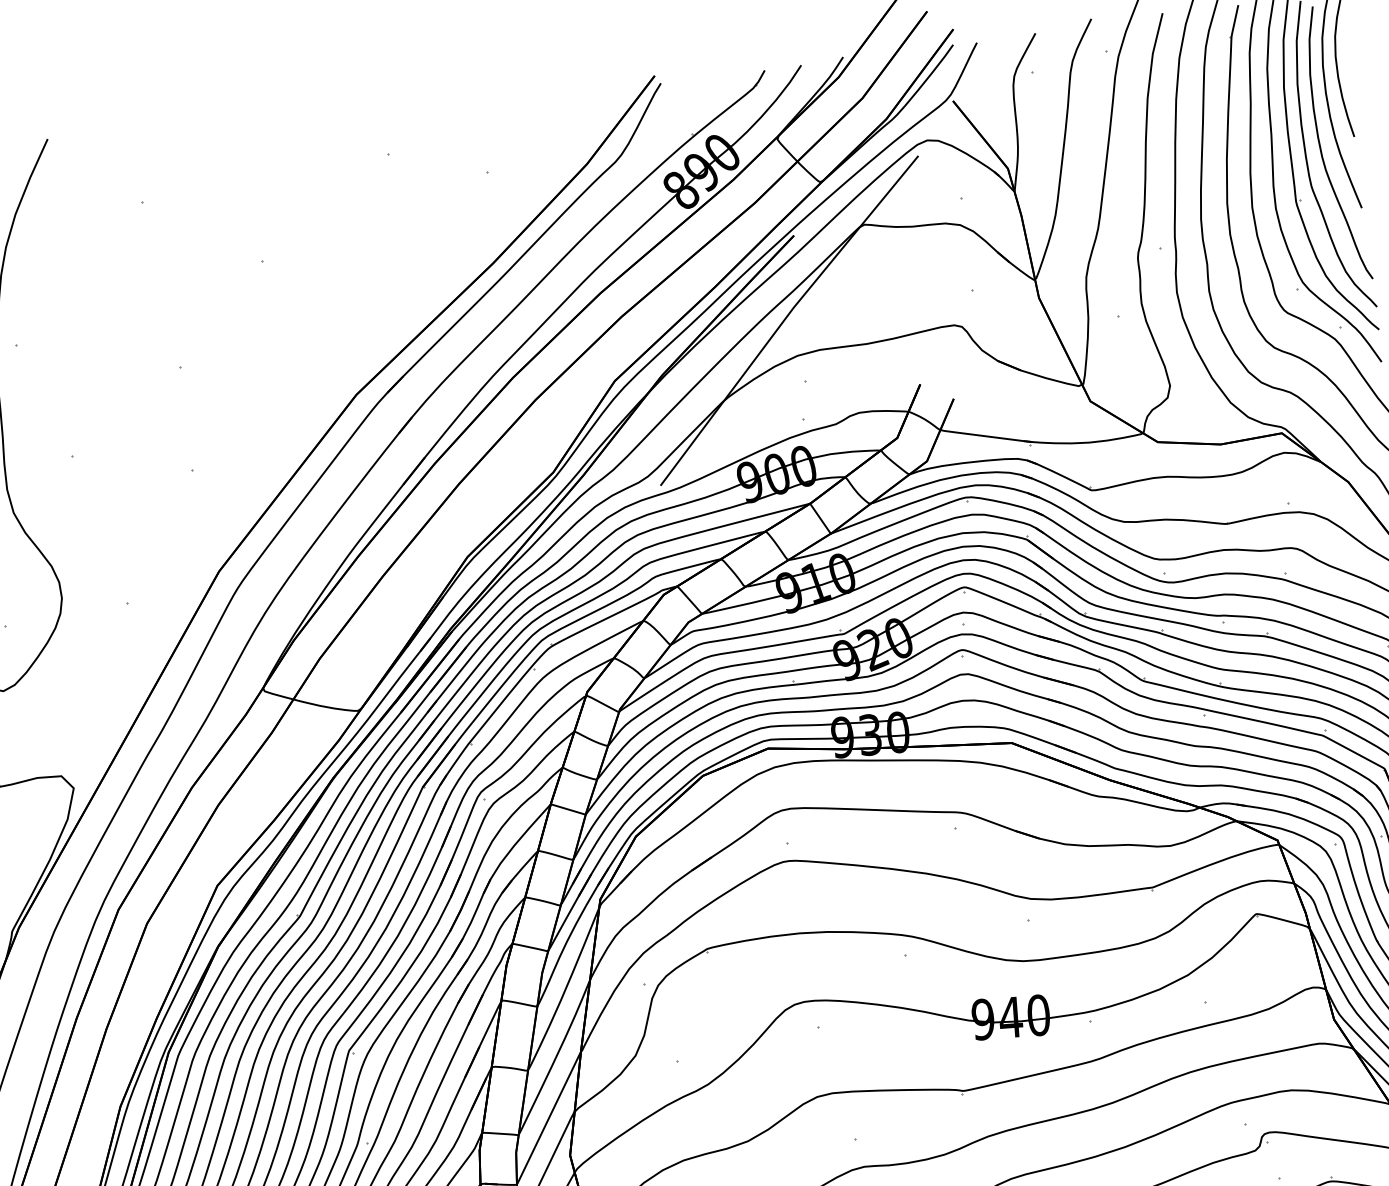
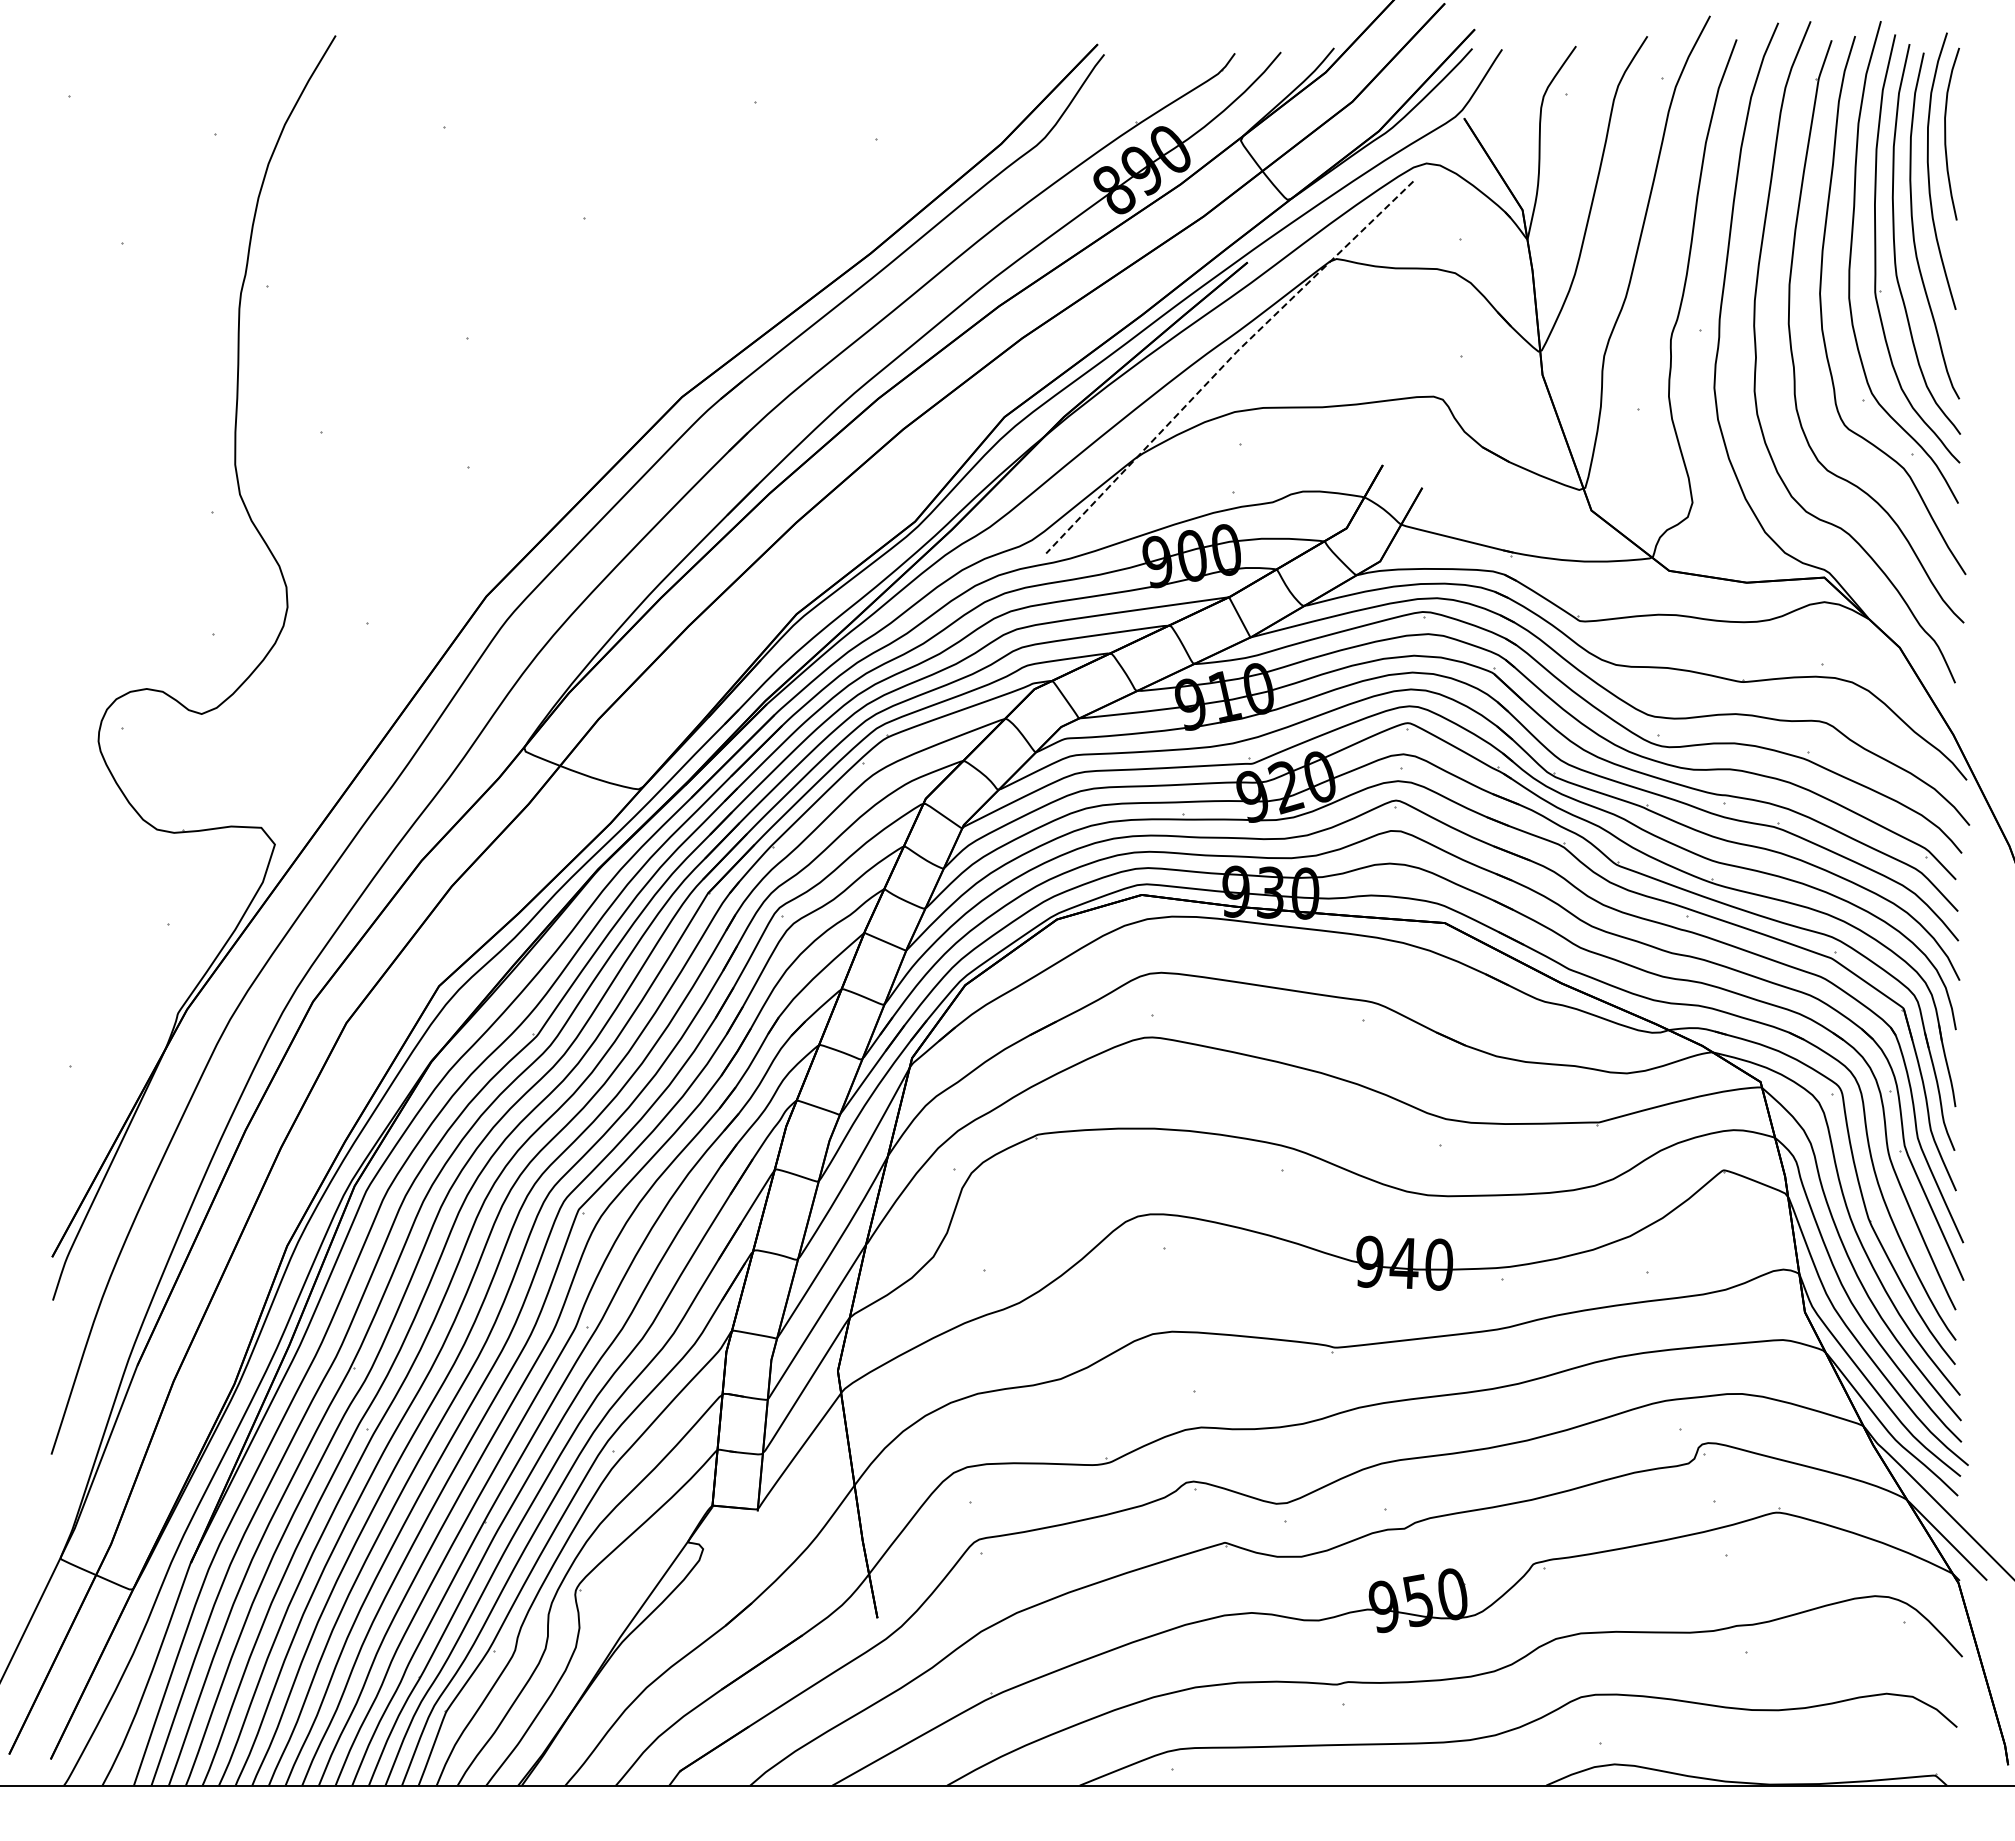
line: (786, 317) -> (1226, 363), solid -> dashed

